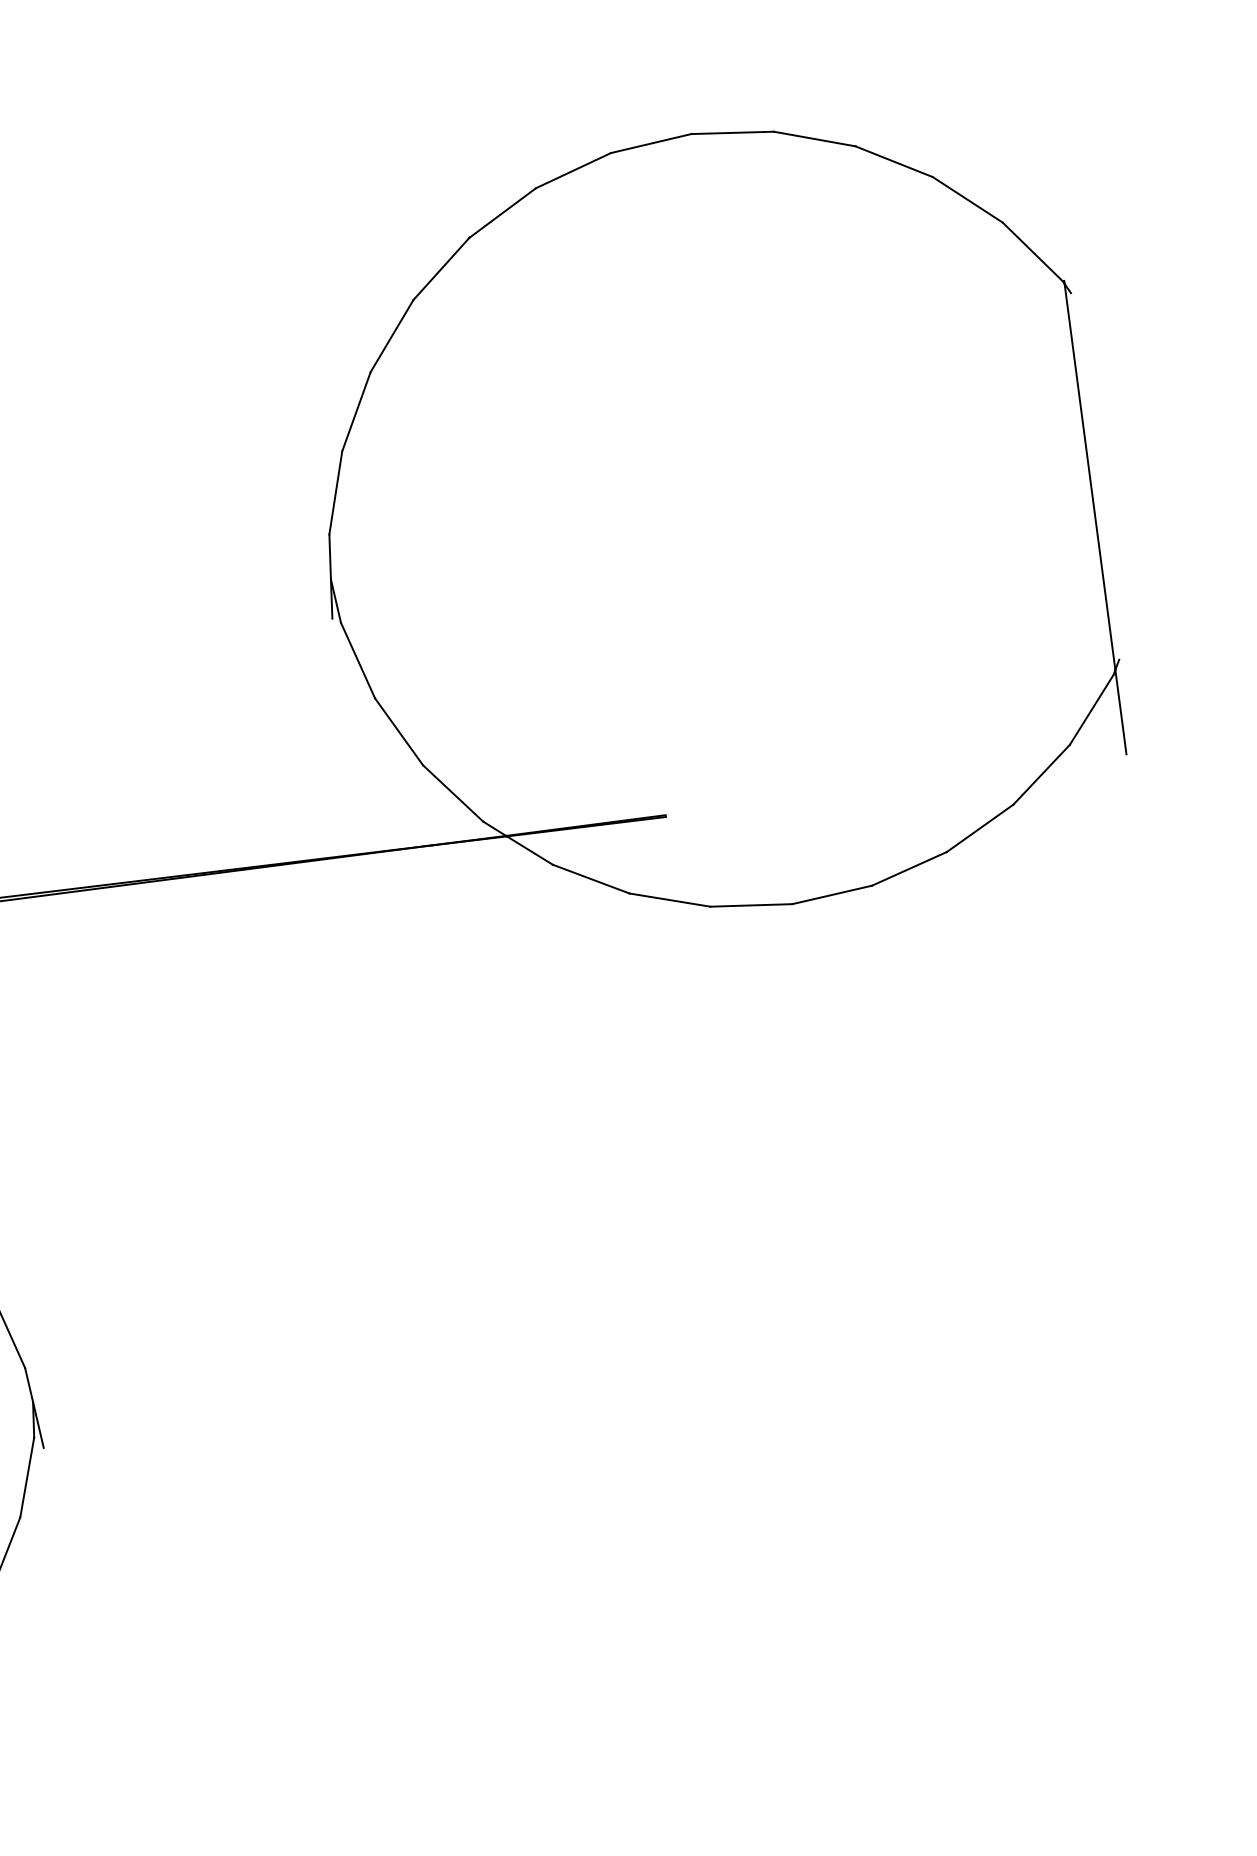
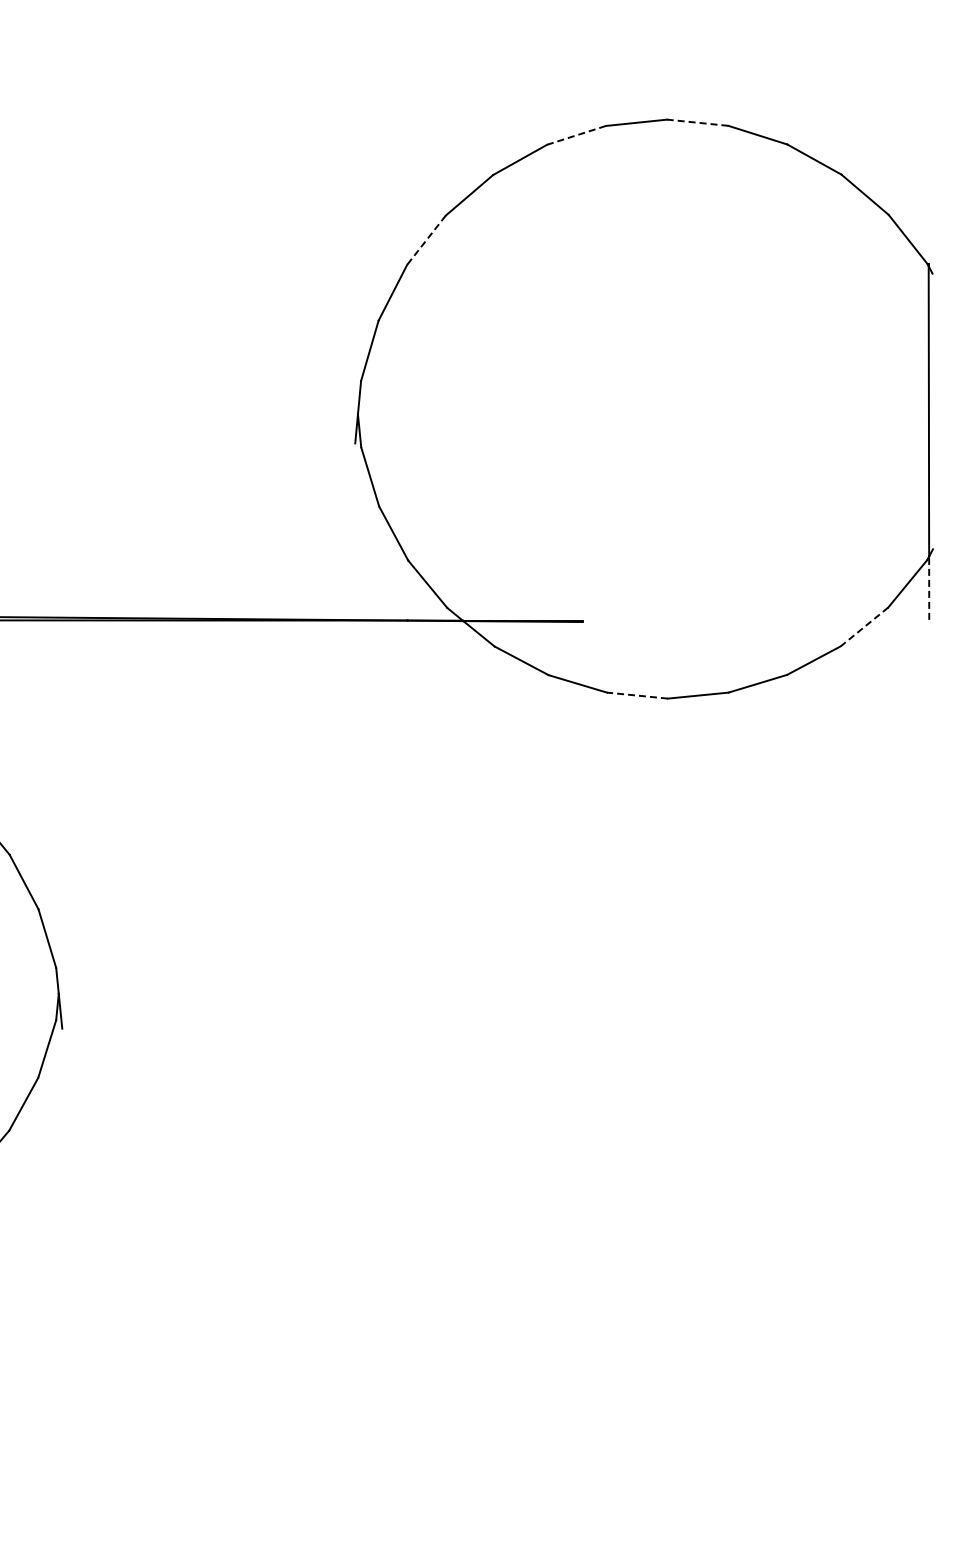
line: (732, 132) -> (697, 122), solid -> dashed
line: (573, 170) -> (576, 135), solid -> dashed
line: (392, 336) -> (426, 240), solid -> dashed
line: (1121, 712) -> (929, 588), solid -> dashed
line: (1041, 774) -> (864, 626), solid -> dashed
line: (751, 905) -> (637, 695), solid -> dashed

